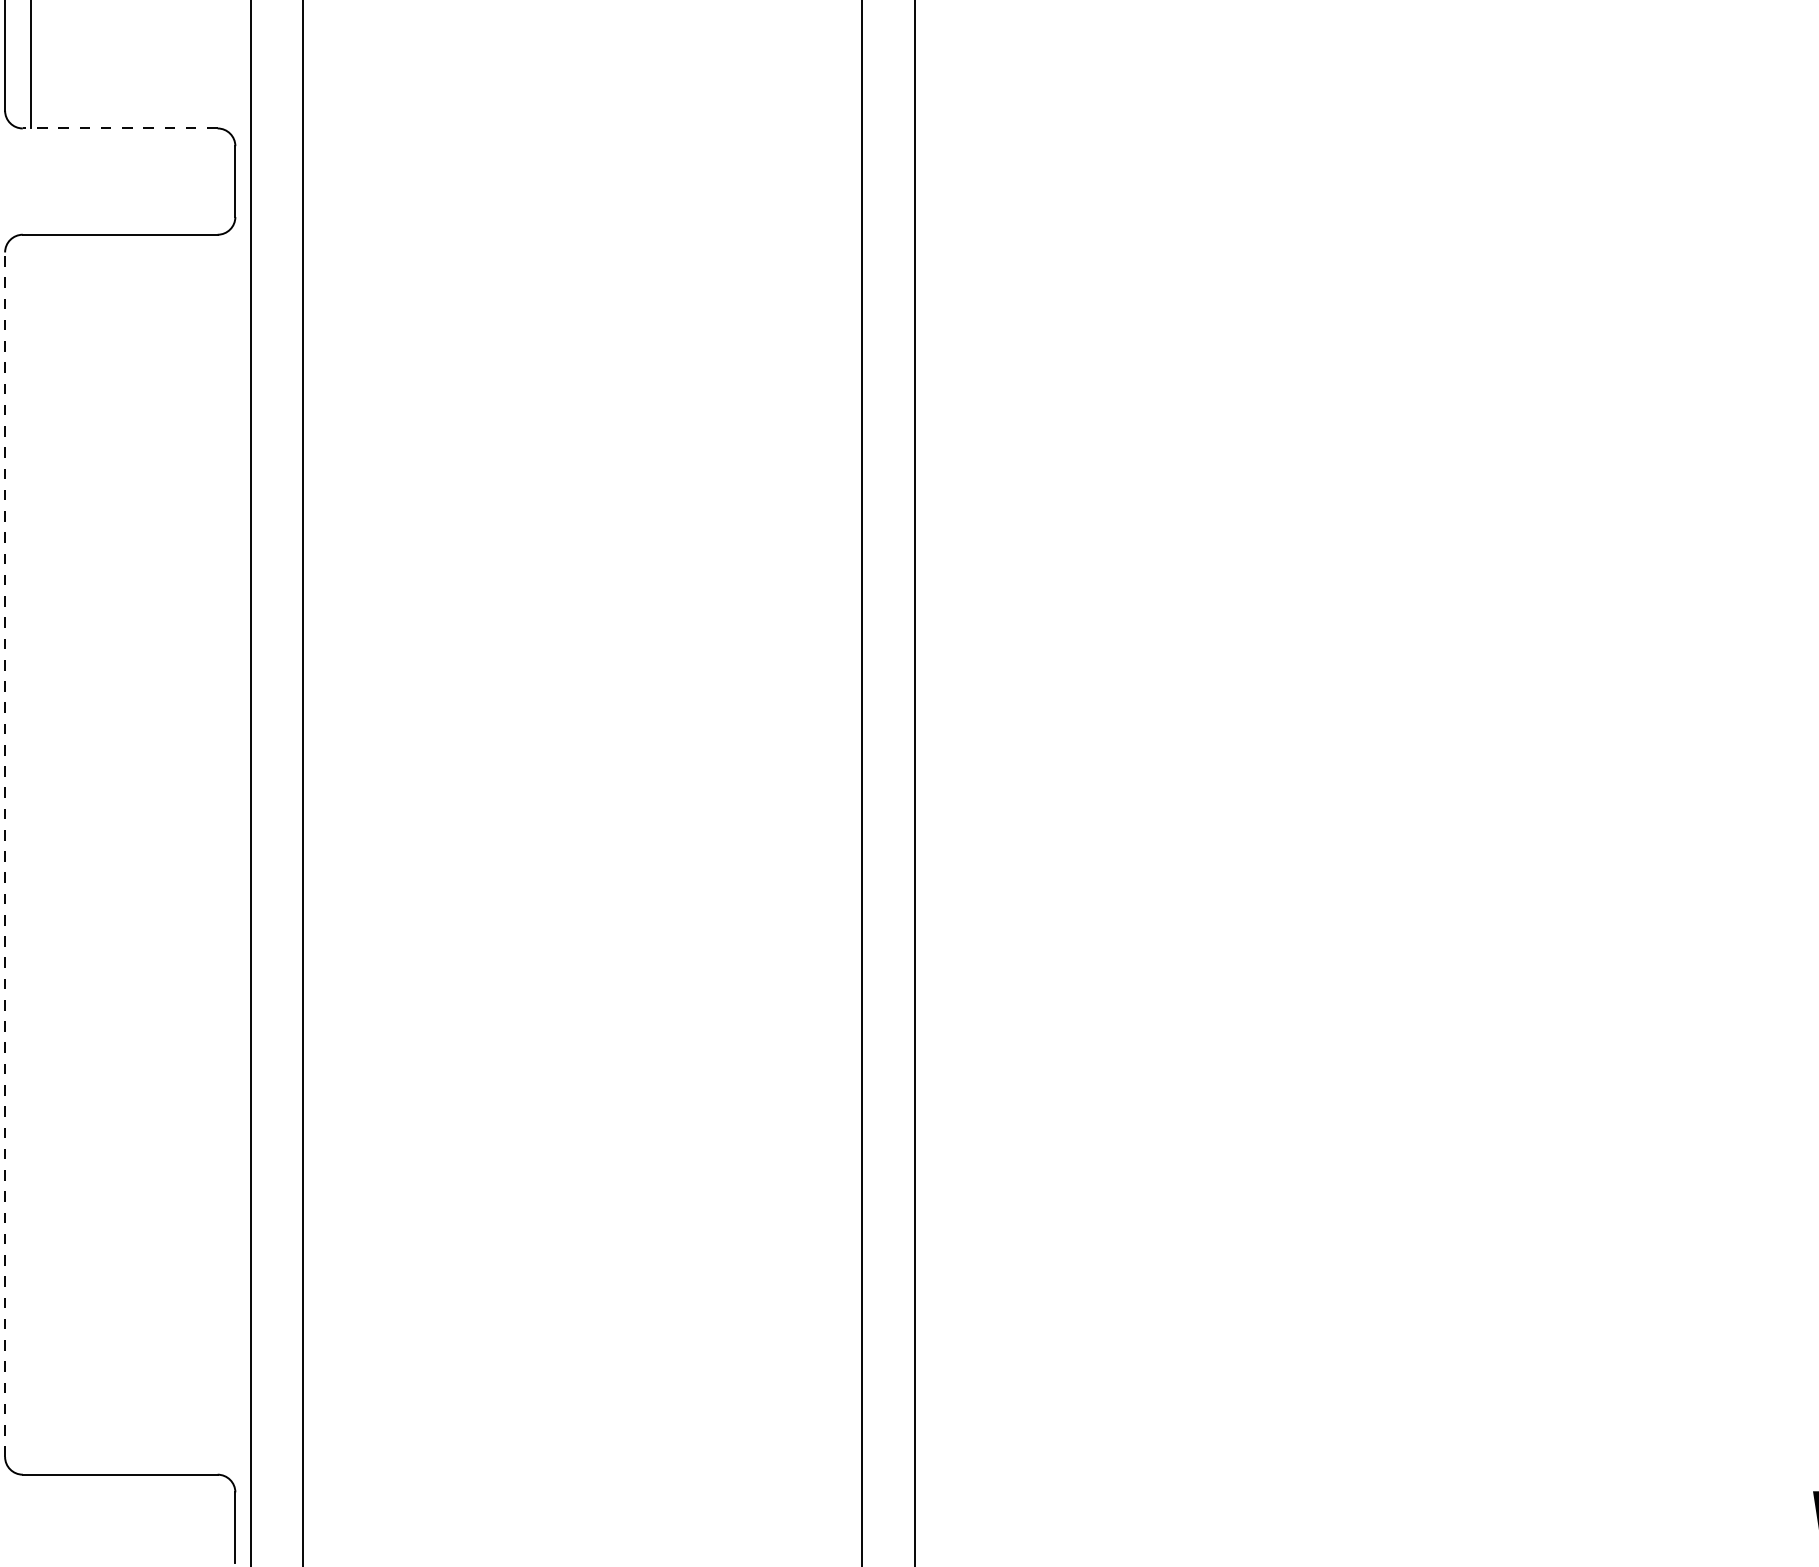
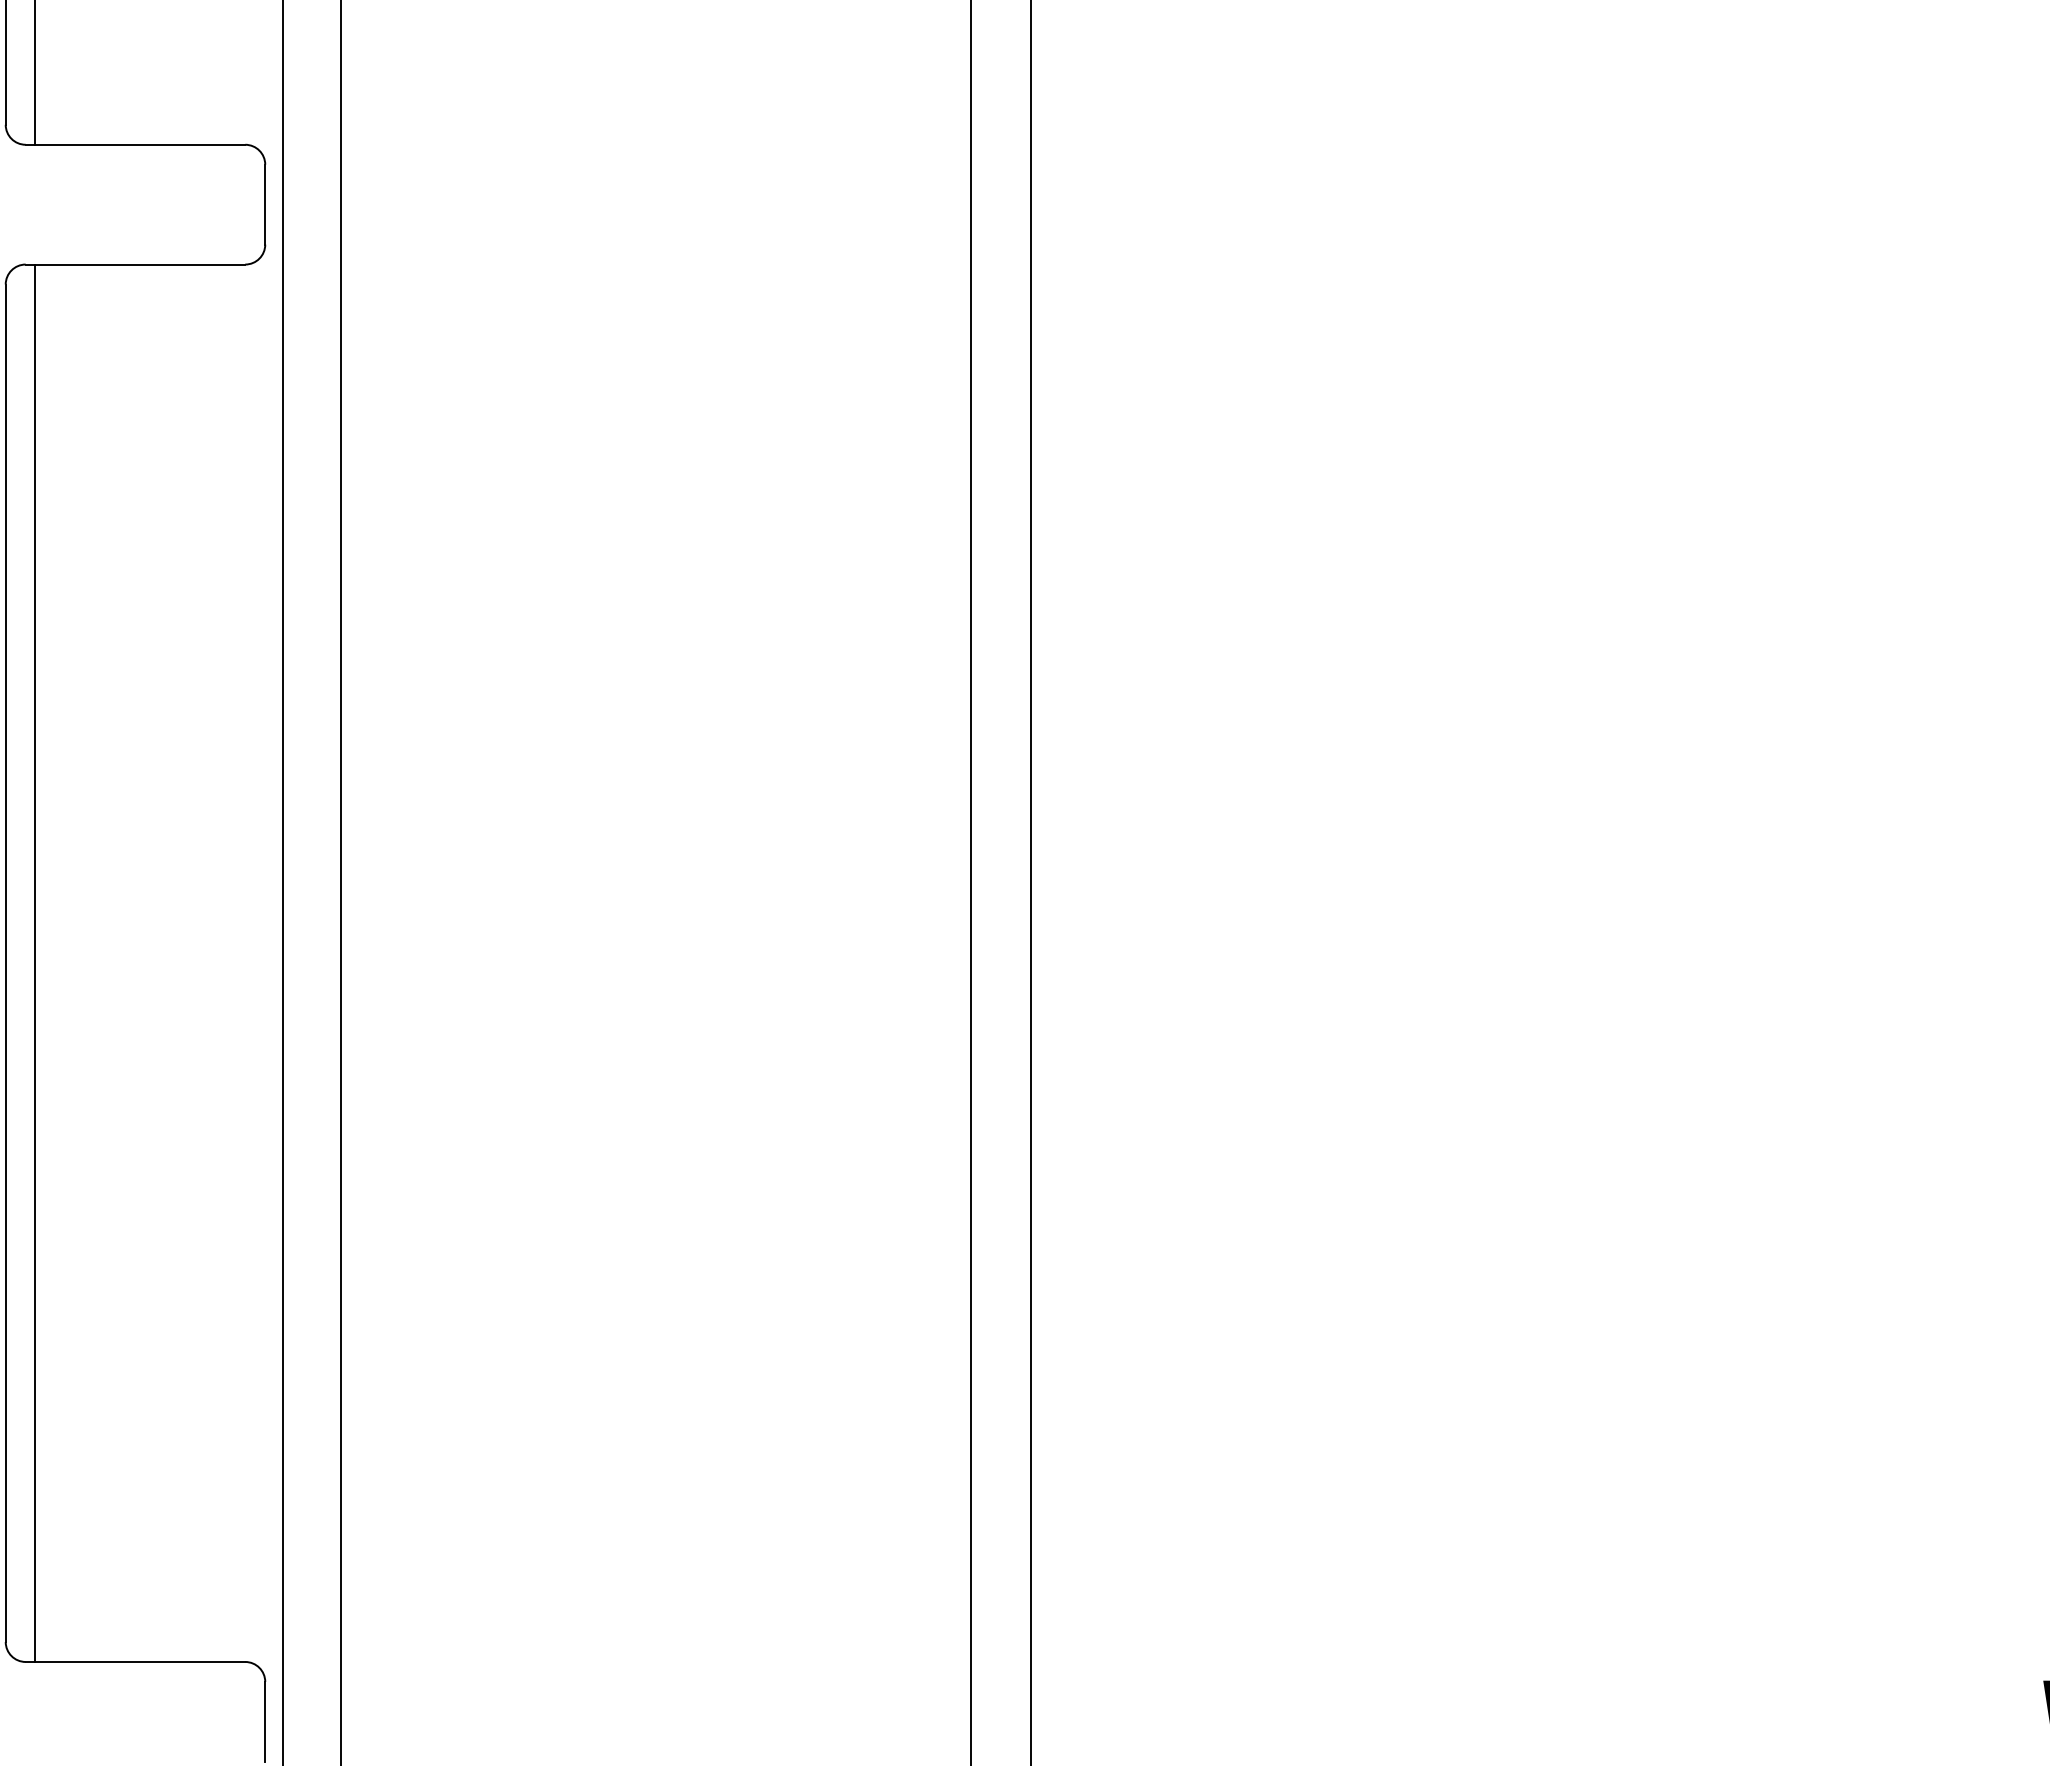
line: (120, 128) -> (135, 144), dashed -> solid
line: (4, 854) -> (5, 963), dashed -> solid
line: (30, 854) -> (34, 962), added

